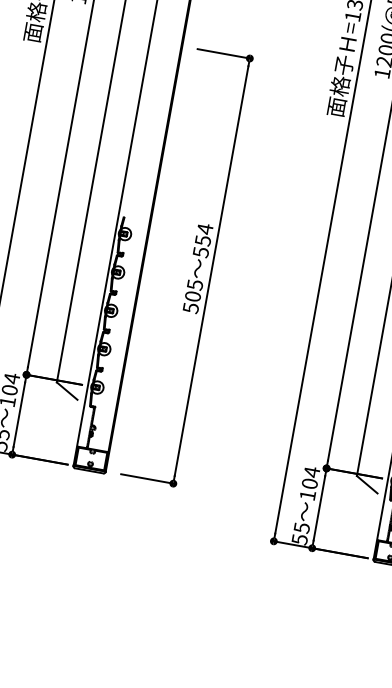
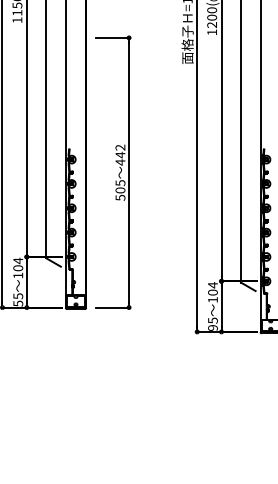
text: (203, 239) -> (120, 154), 554 -> 442
text: (299, 538) -> (212, 327), 55 -> 95

